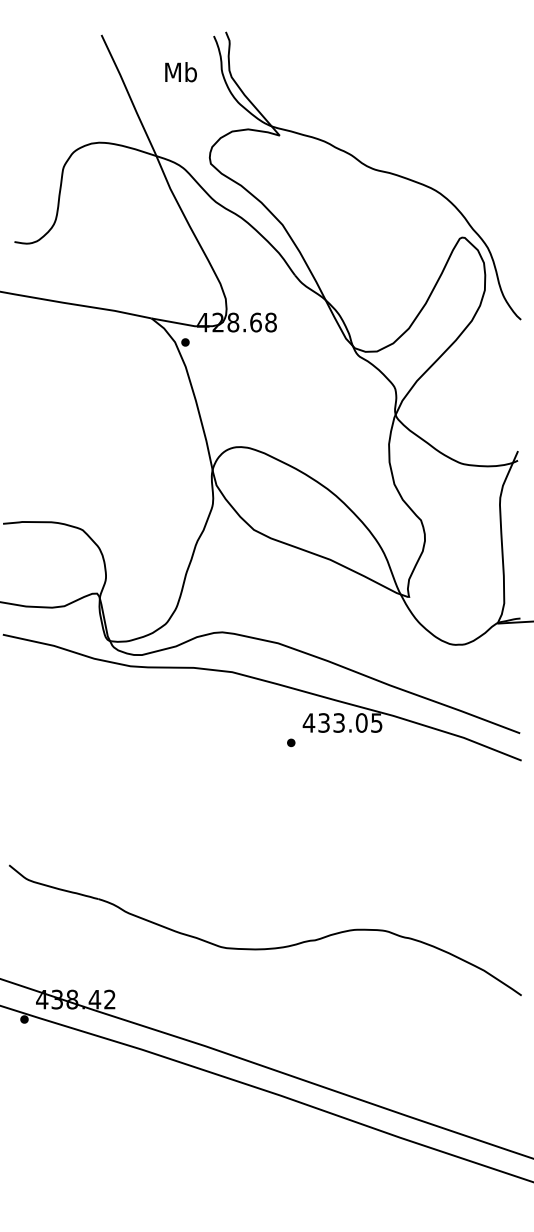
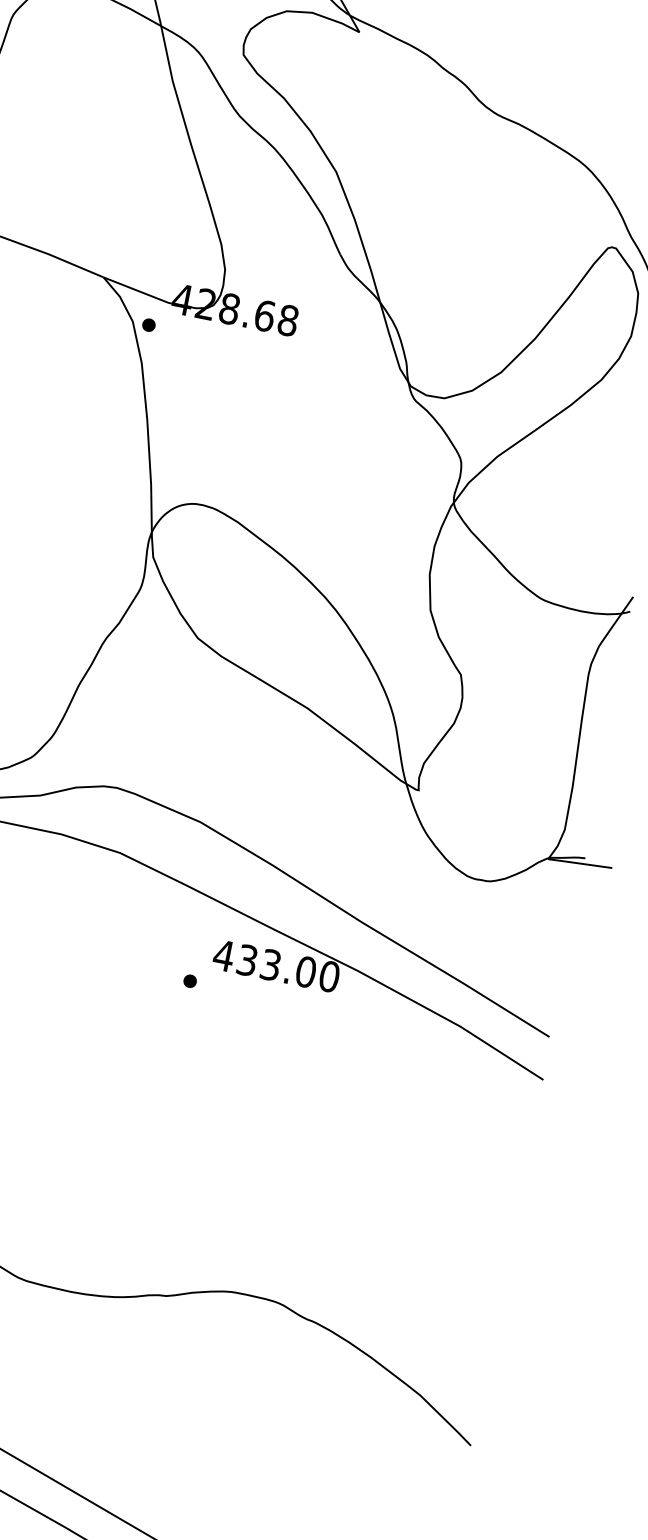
text: (376, 722) -> (329, 975), 433.05 -> 433.00

